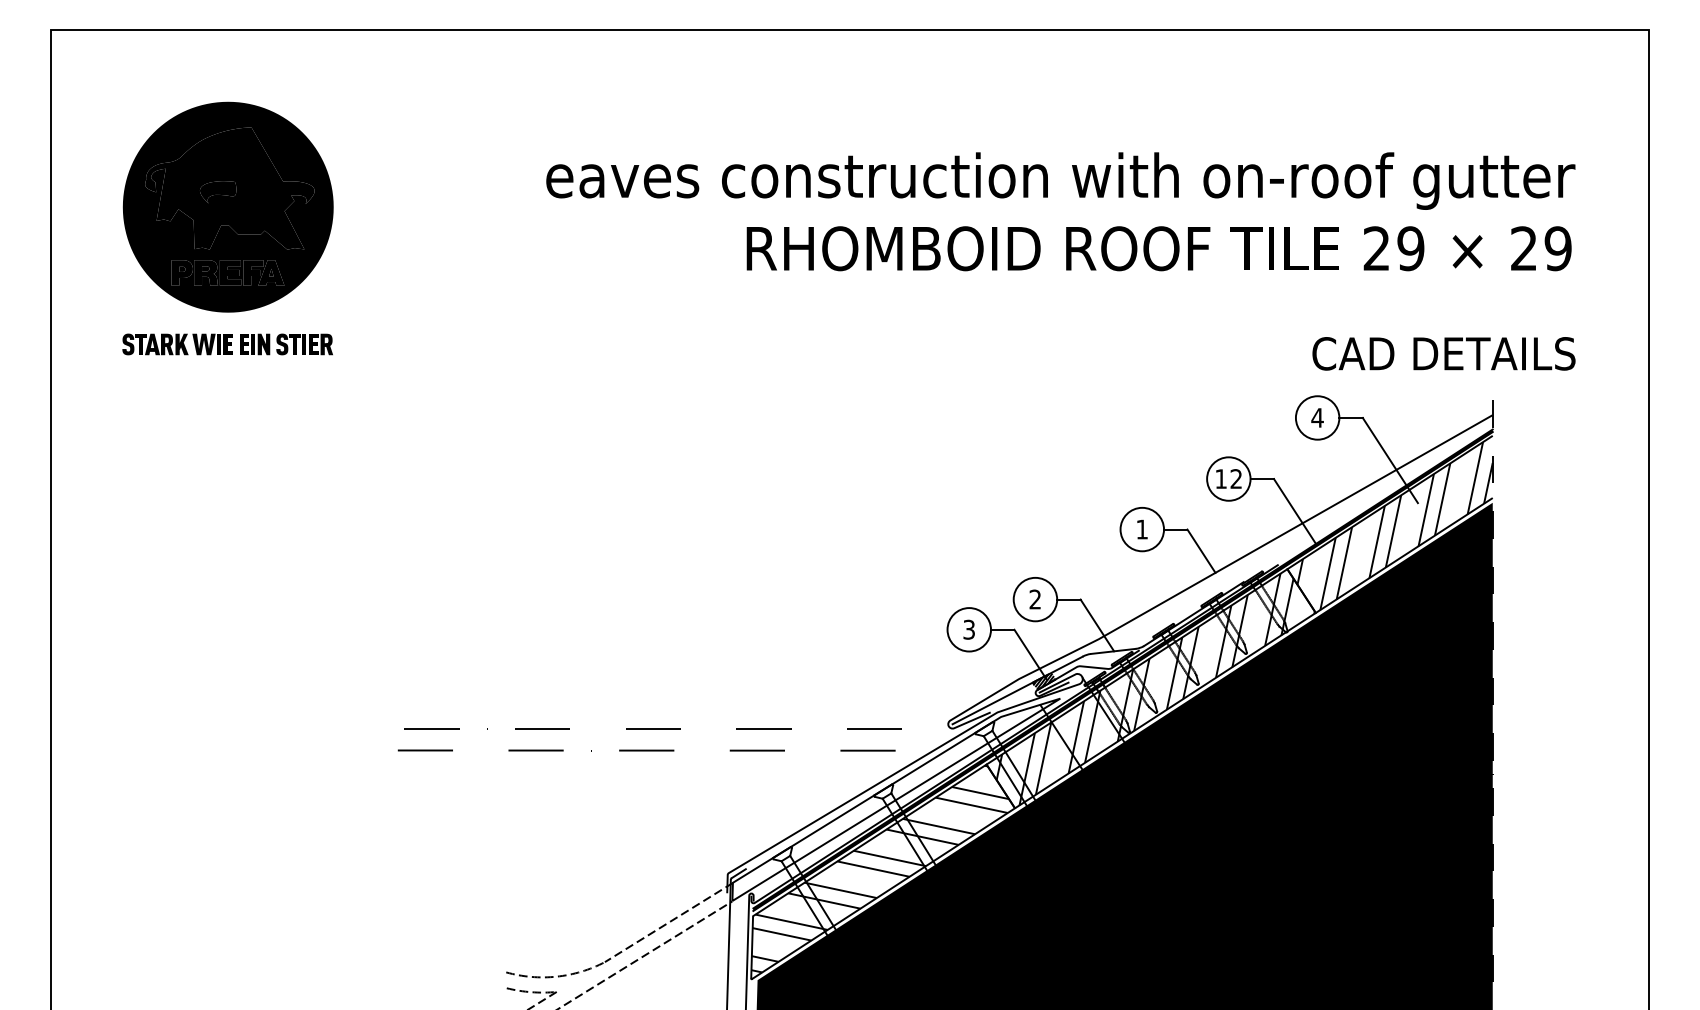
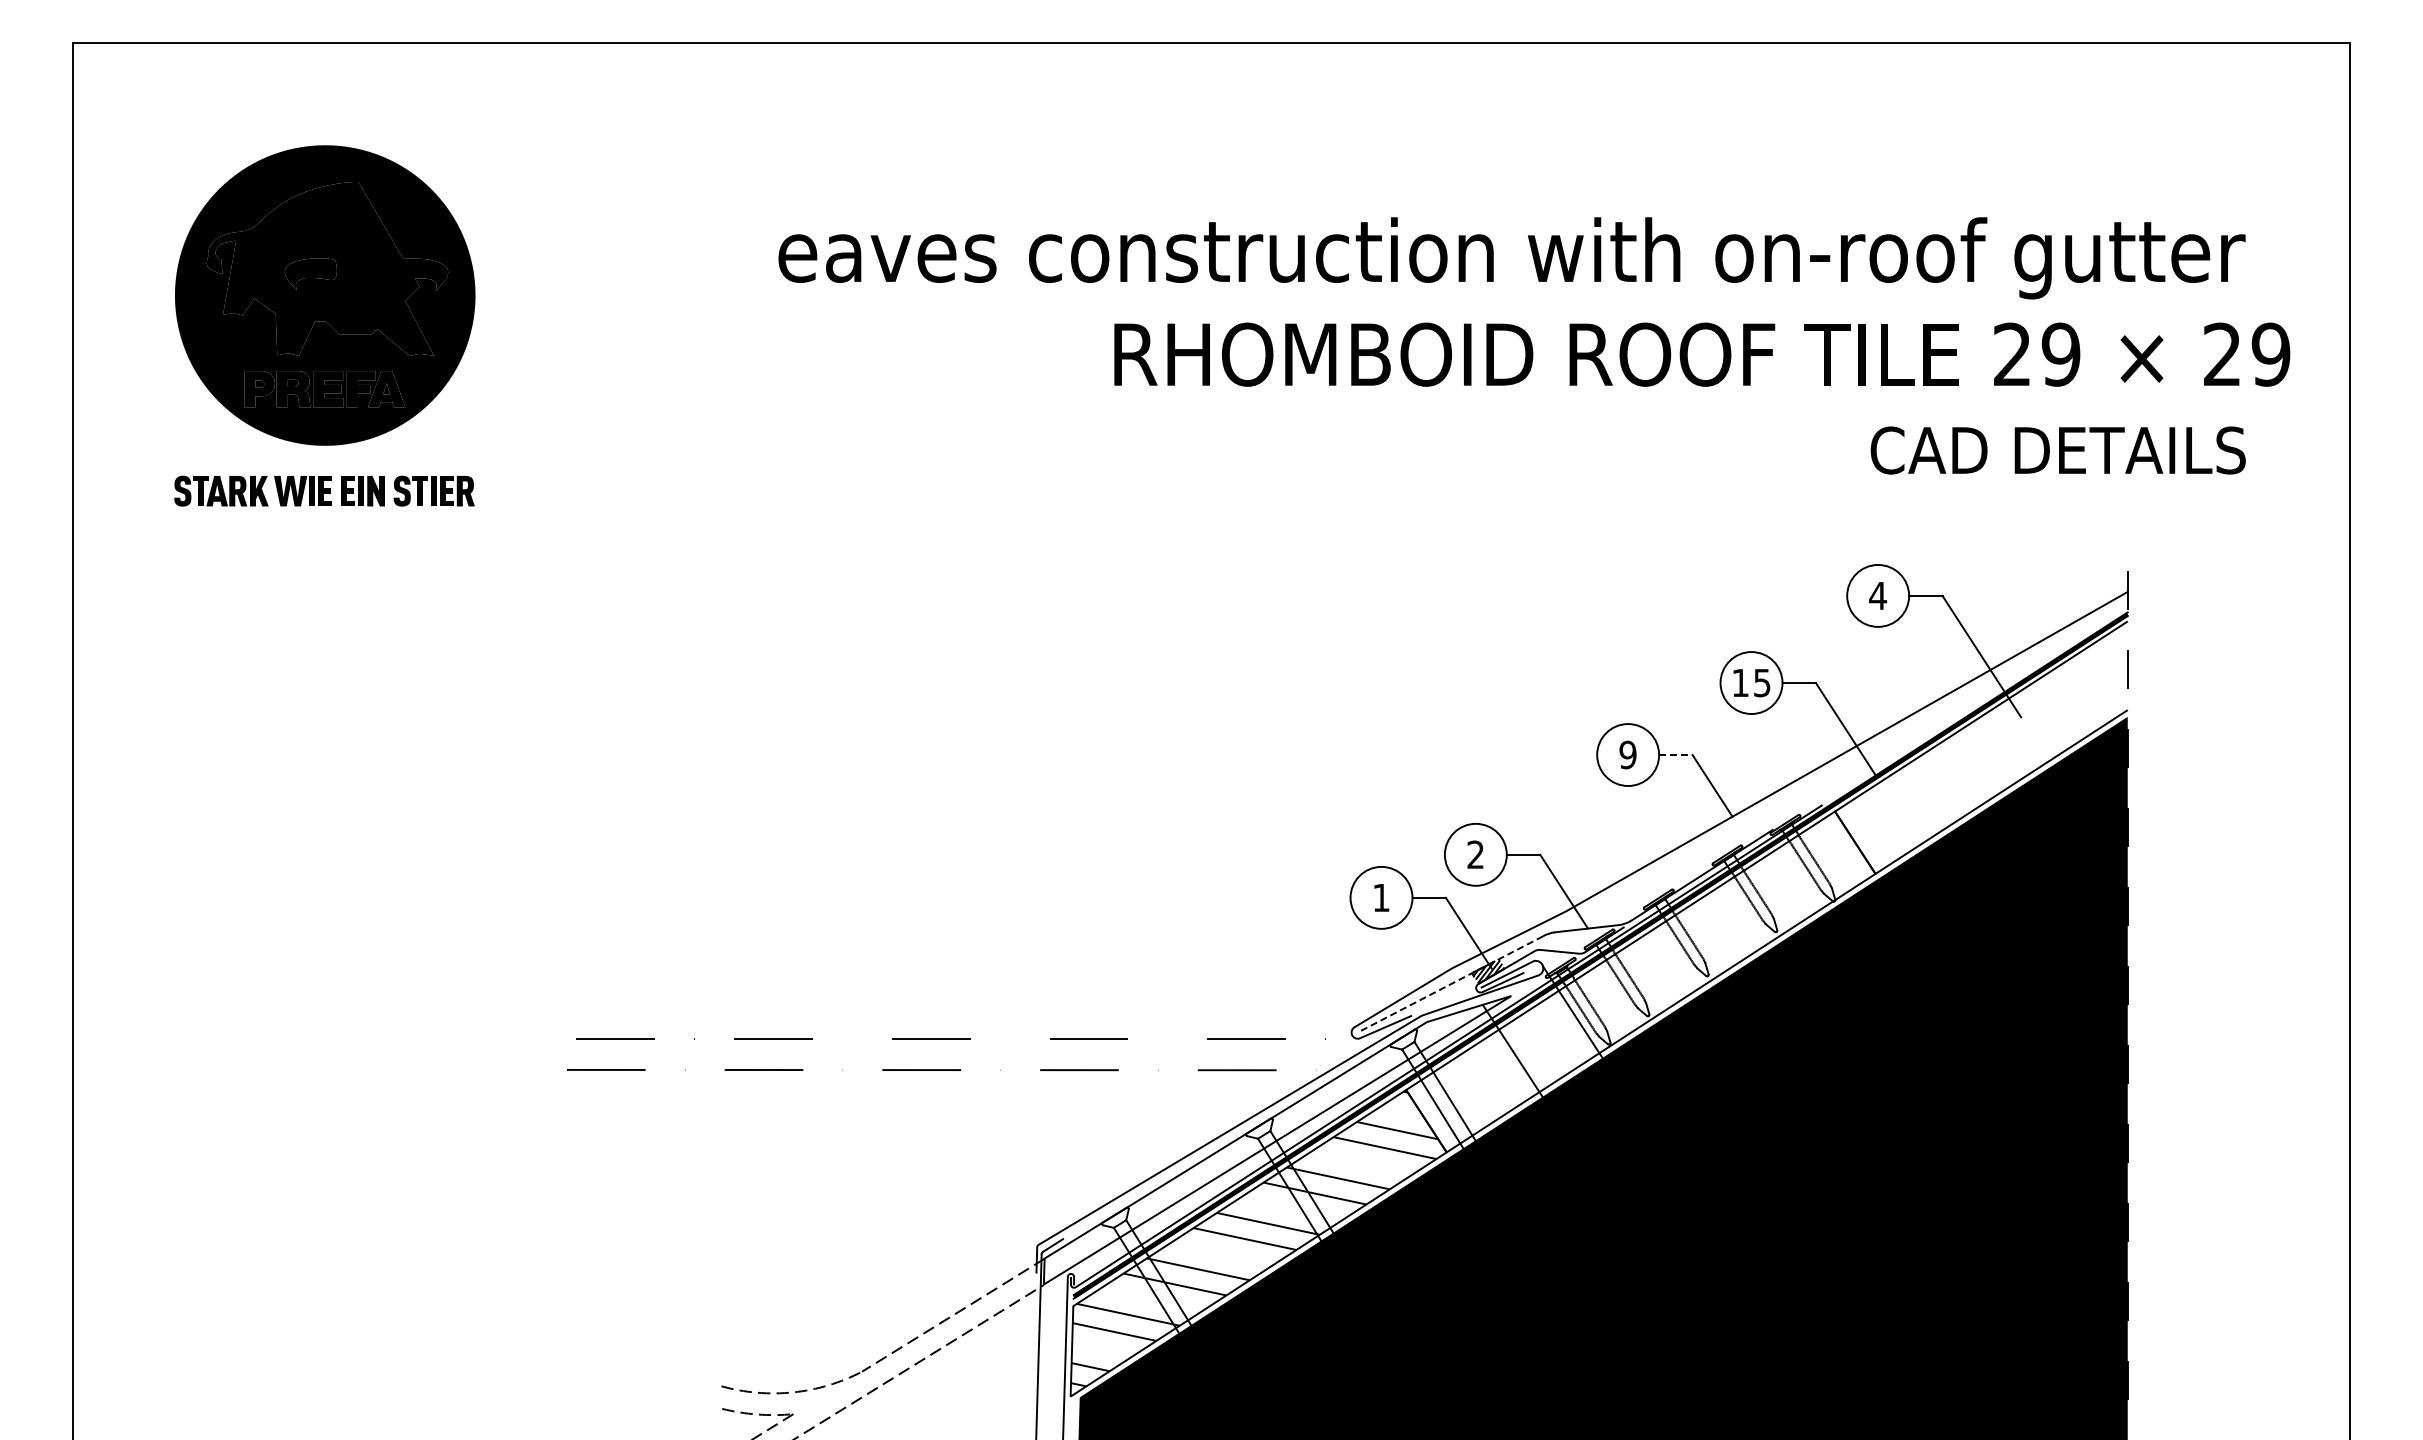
text: (1159, 248) -> (1702, 354), moved
text: (1443, 353) -> (2057, 450), moved
text: (1236, 478) -> (1762, 682), 12 -> 15
hatch: (1395, 525) -> (1988, 749), removed
text: (1141, 529) -> (1627, 754), 1 -> 9
line: (1175, 529) -> (1675, 755), solid -> dashed
text: (969, 629) -> (1381, 897), 3 -> 1
hatch: (1155, 689) -> (1647, 982), removed
line: (1016, 690) -> (1449, 984), solid -> dashed

